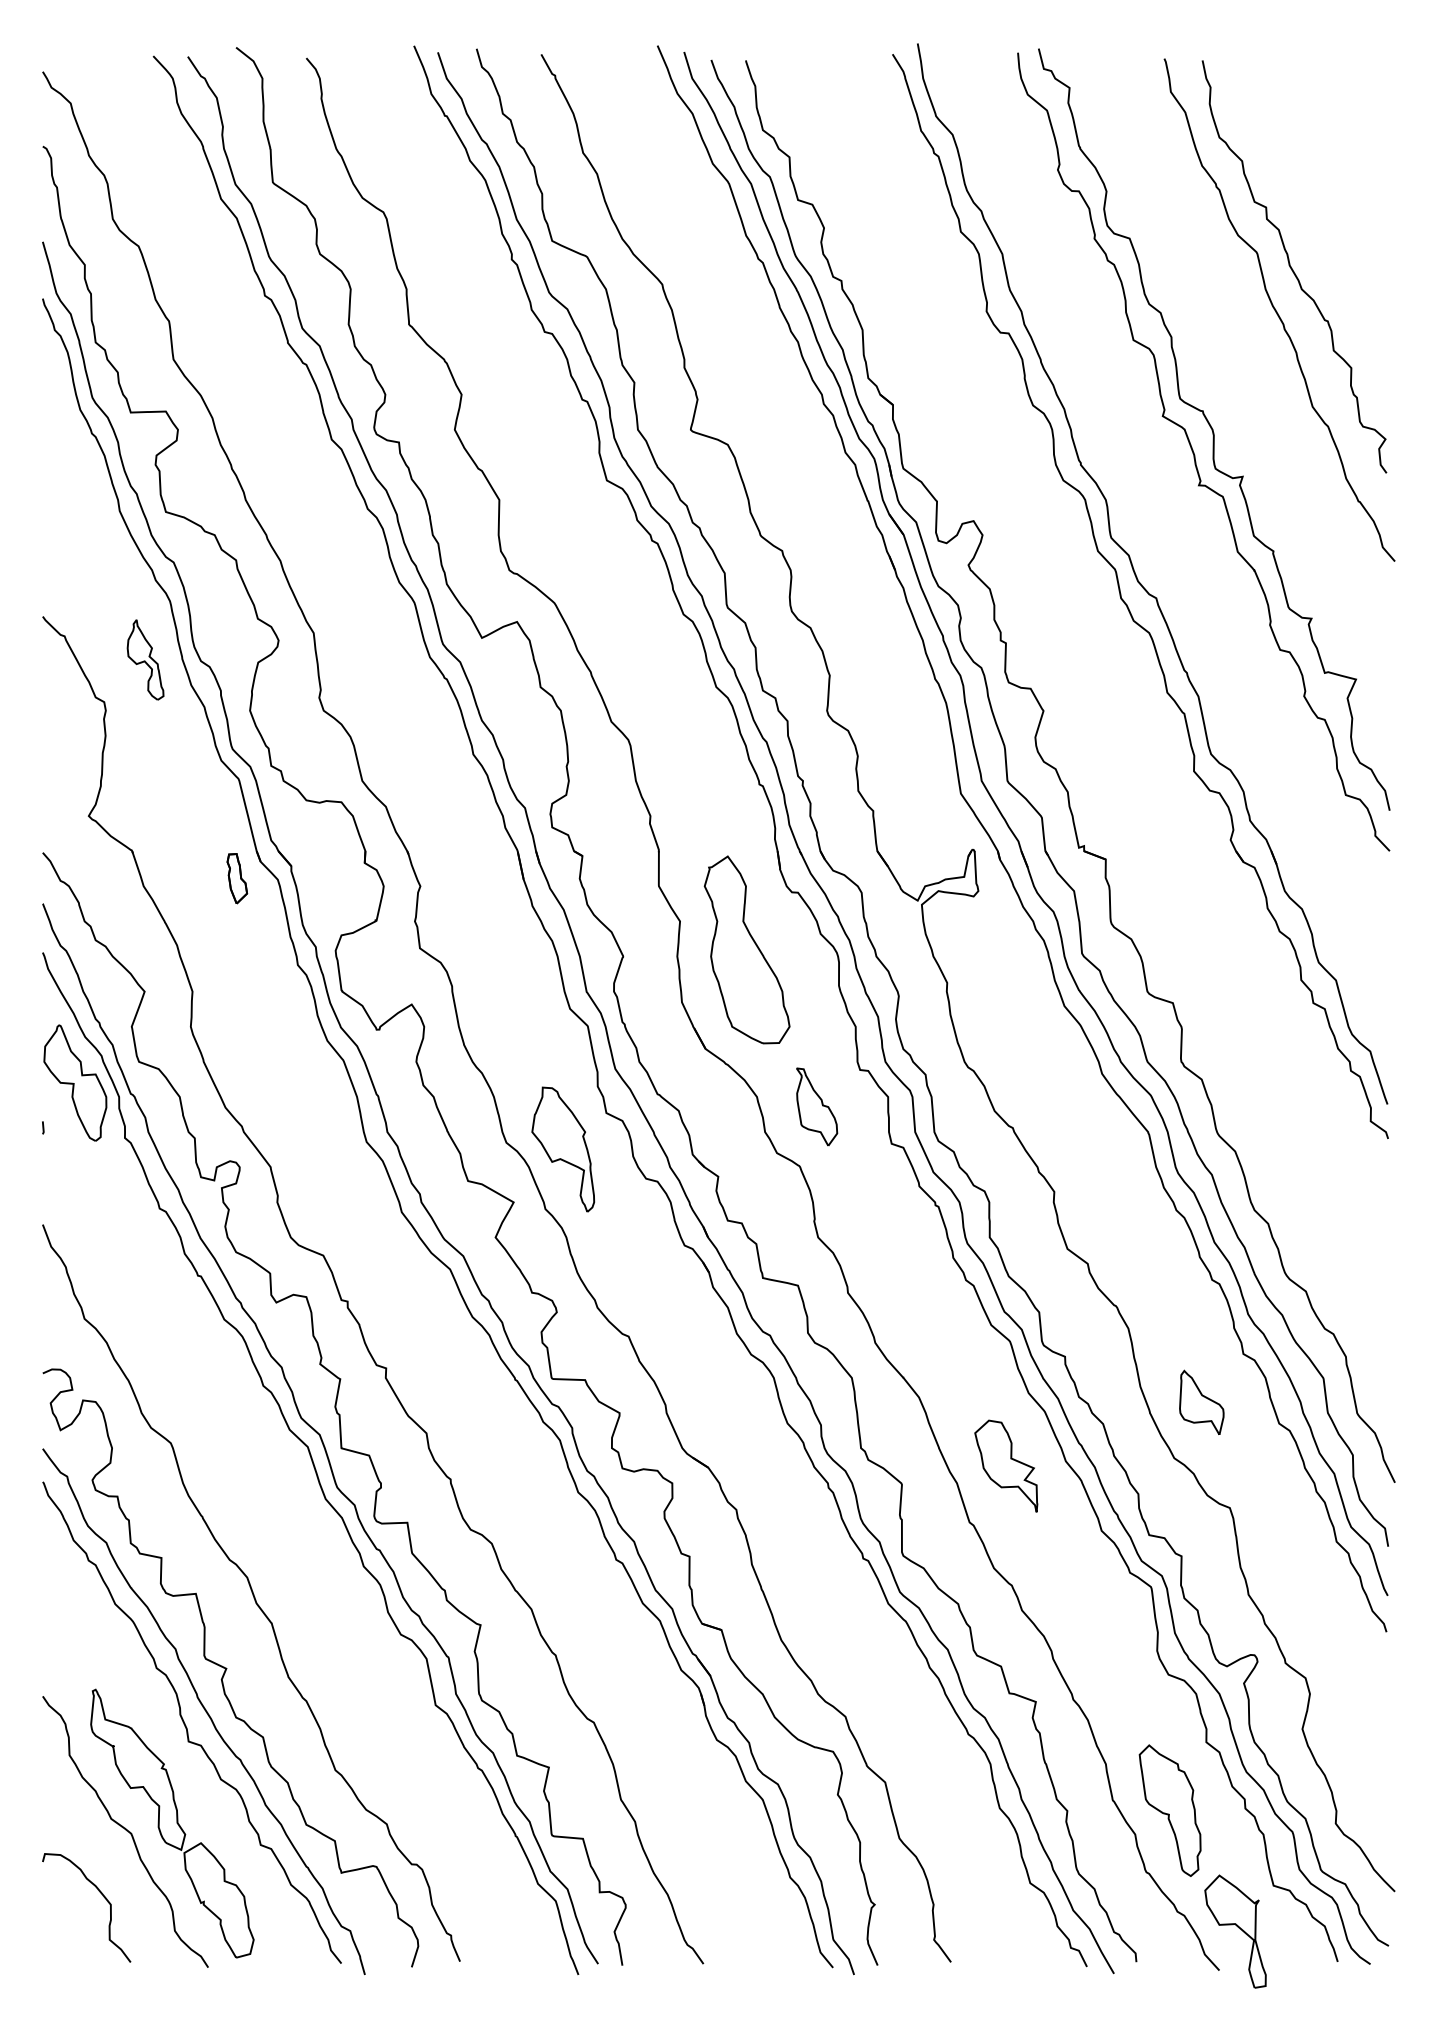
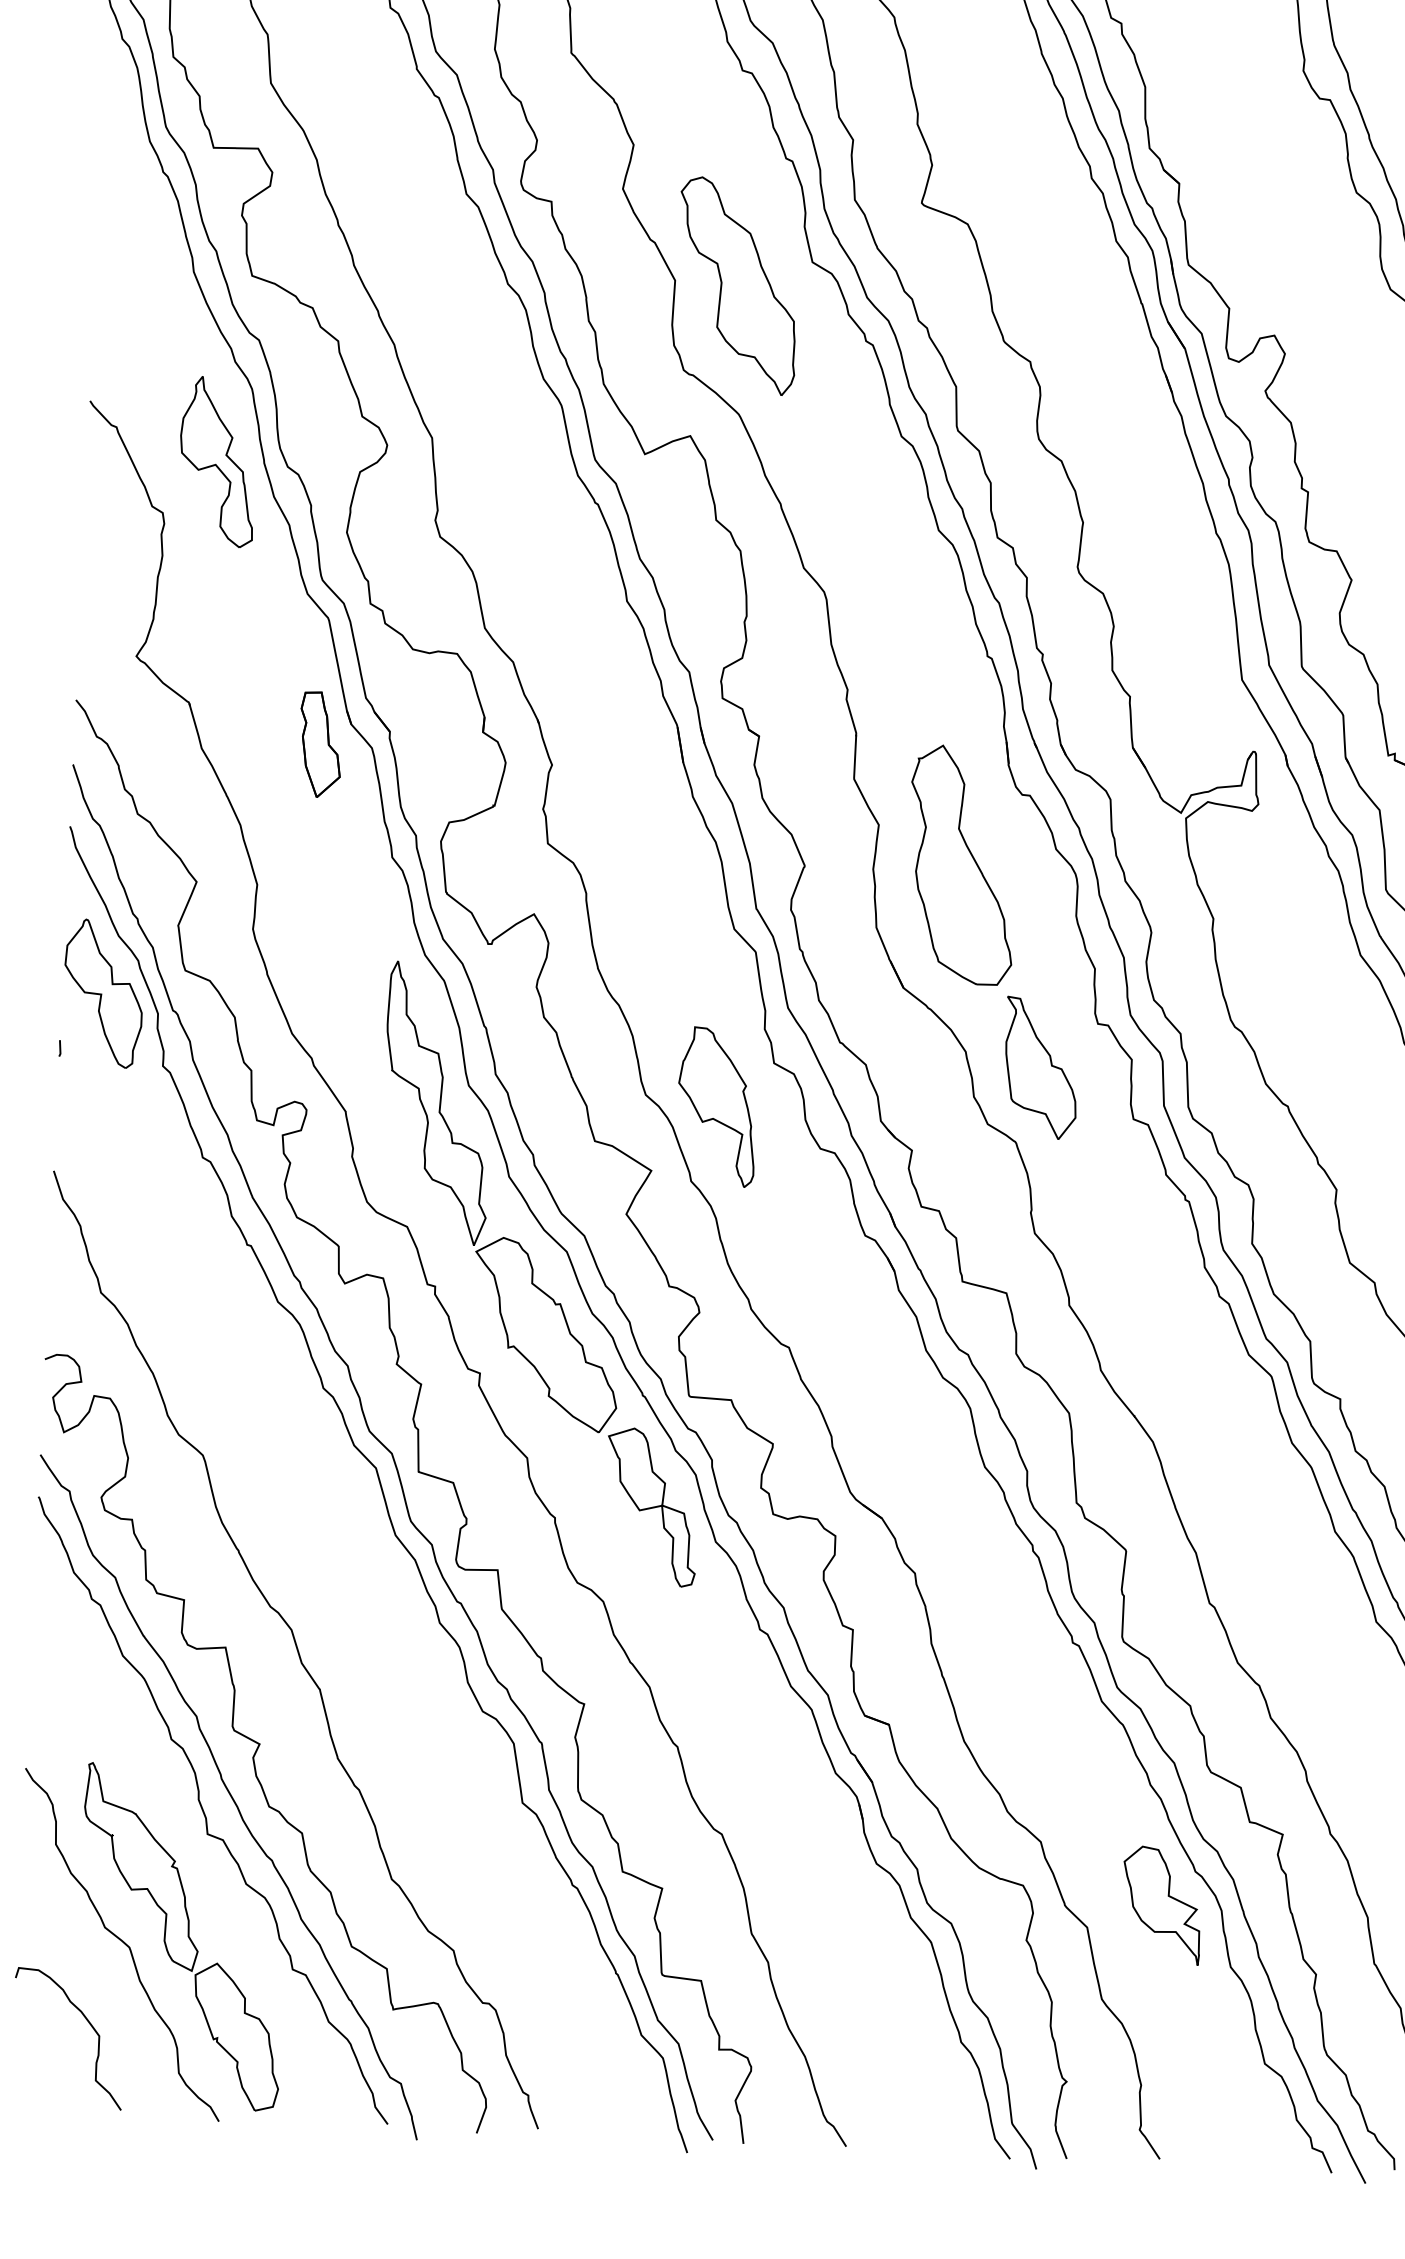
part: (548, 501) -> (737, 285), added
part: (145, 659) -> (217, 461), size x1.67
part: (237, 878) -> (320, 744), size x1.67
part: (816, 1106) -> (1040, 1067), size x1.43
part: (424, 1287) -> (533, 1273), added
part: (1006, 1465) -> (1162, 1904), moved

